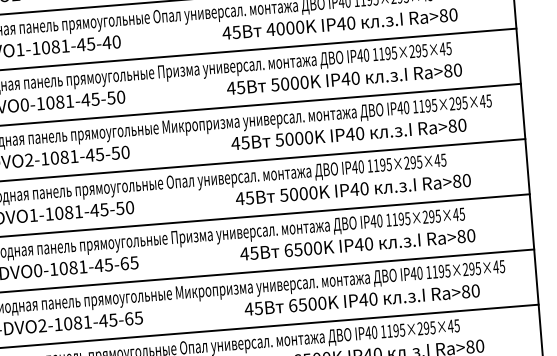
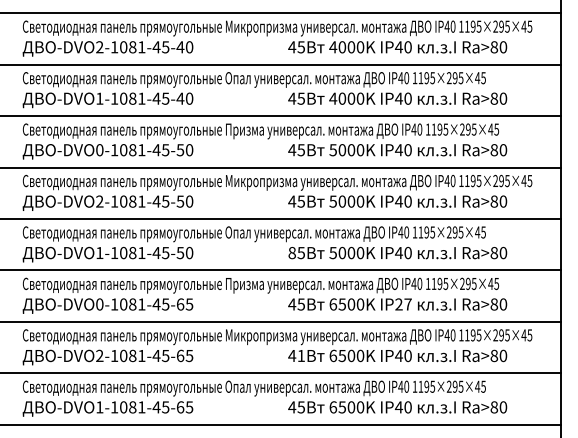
text: (240, 199) -> (292, 253), 45 -> 85
text: (362, 244) -> (402, 304), IP40 -> IP27
text: (257, 309) -> (300, 356), 45 -> 41

